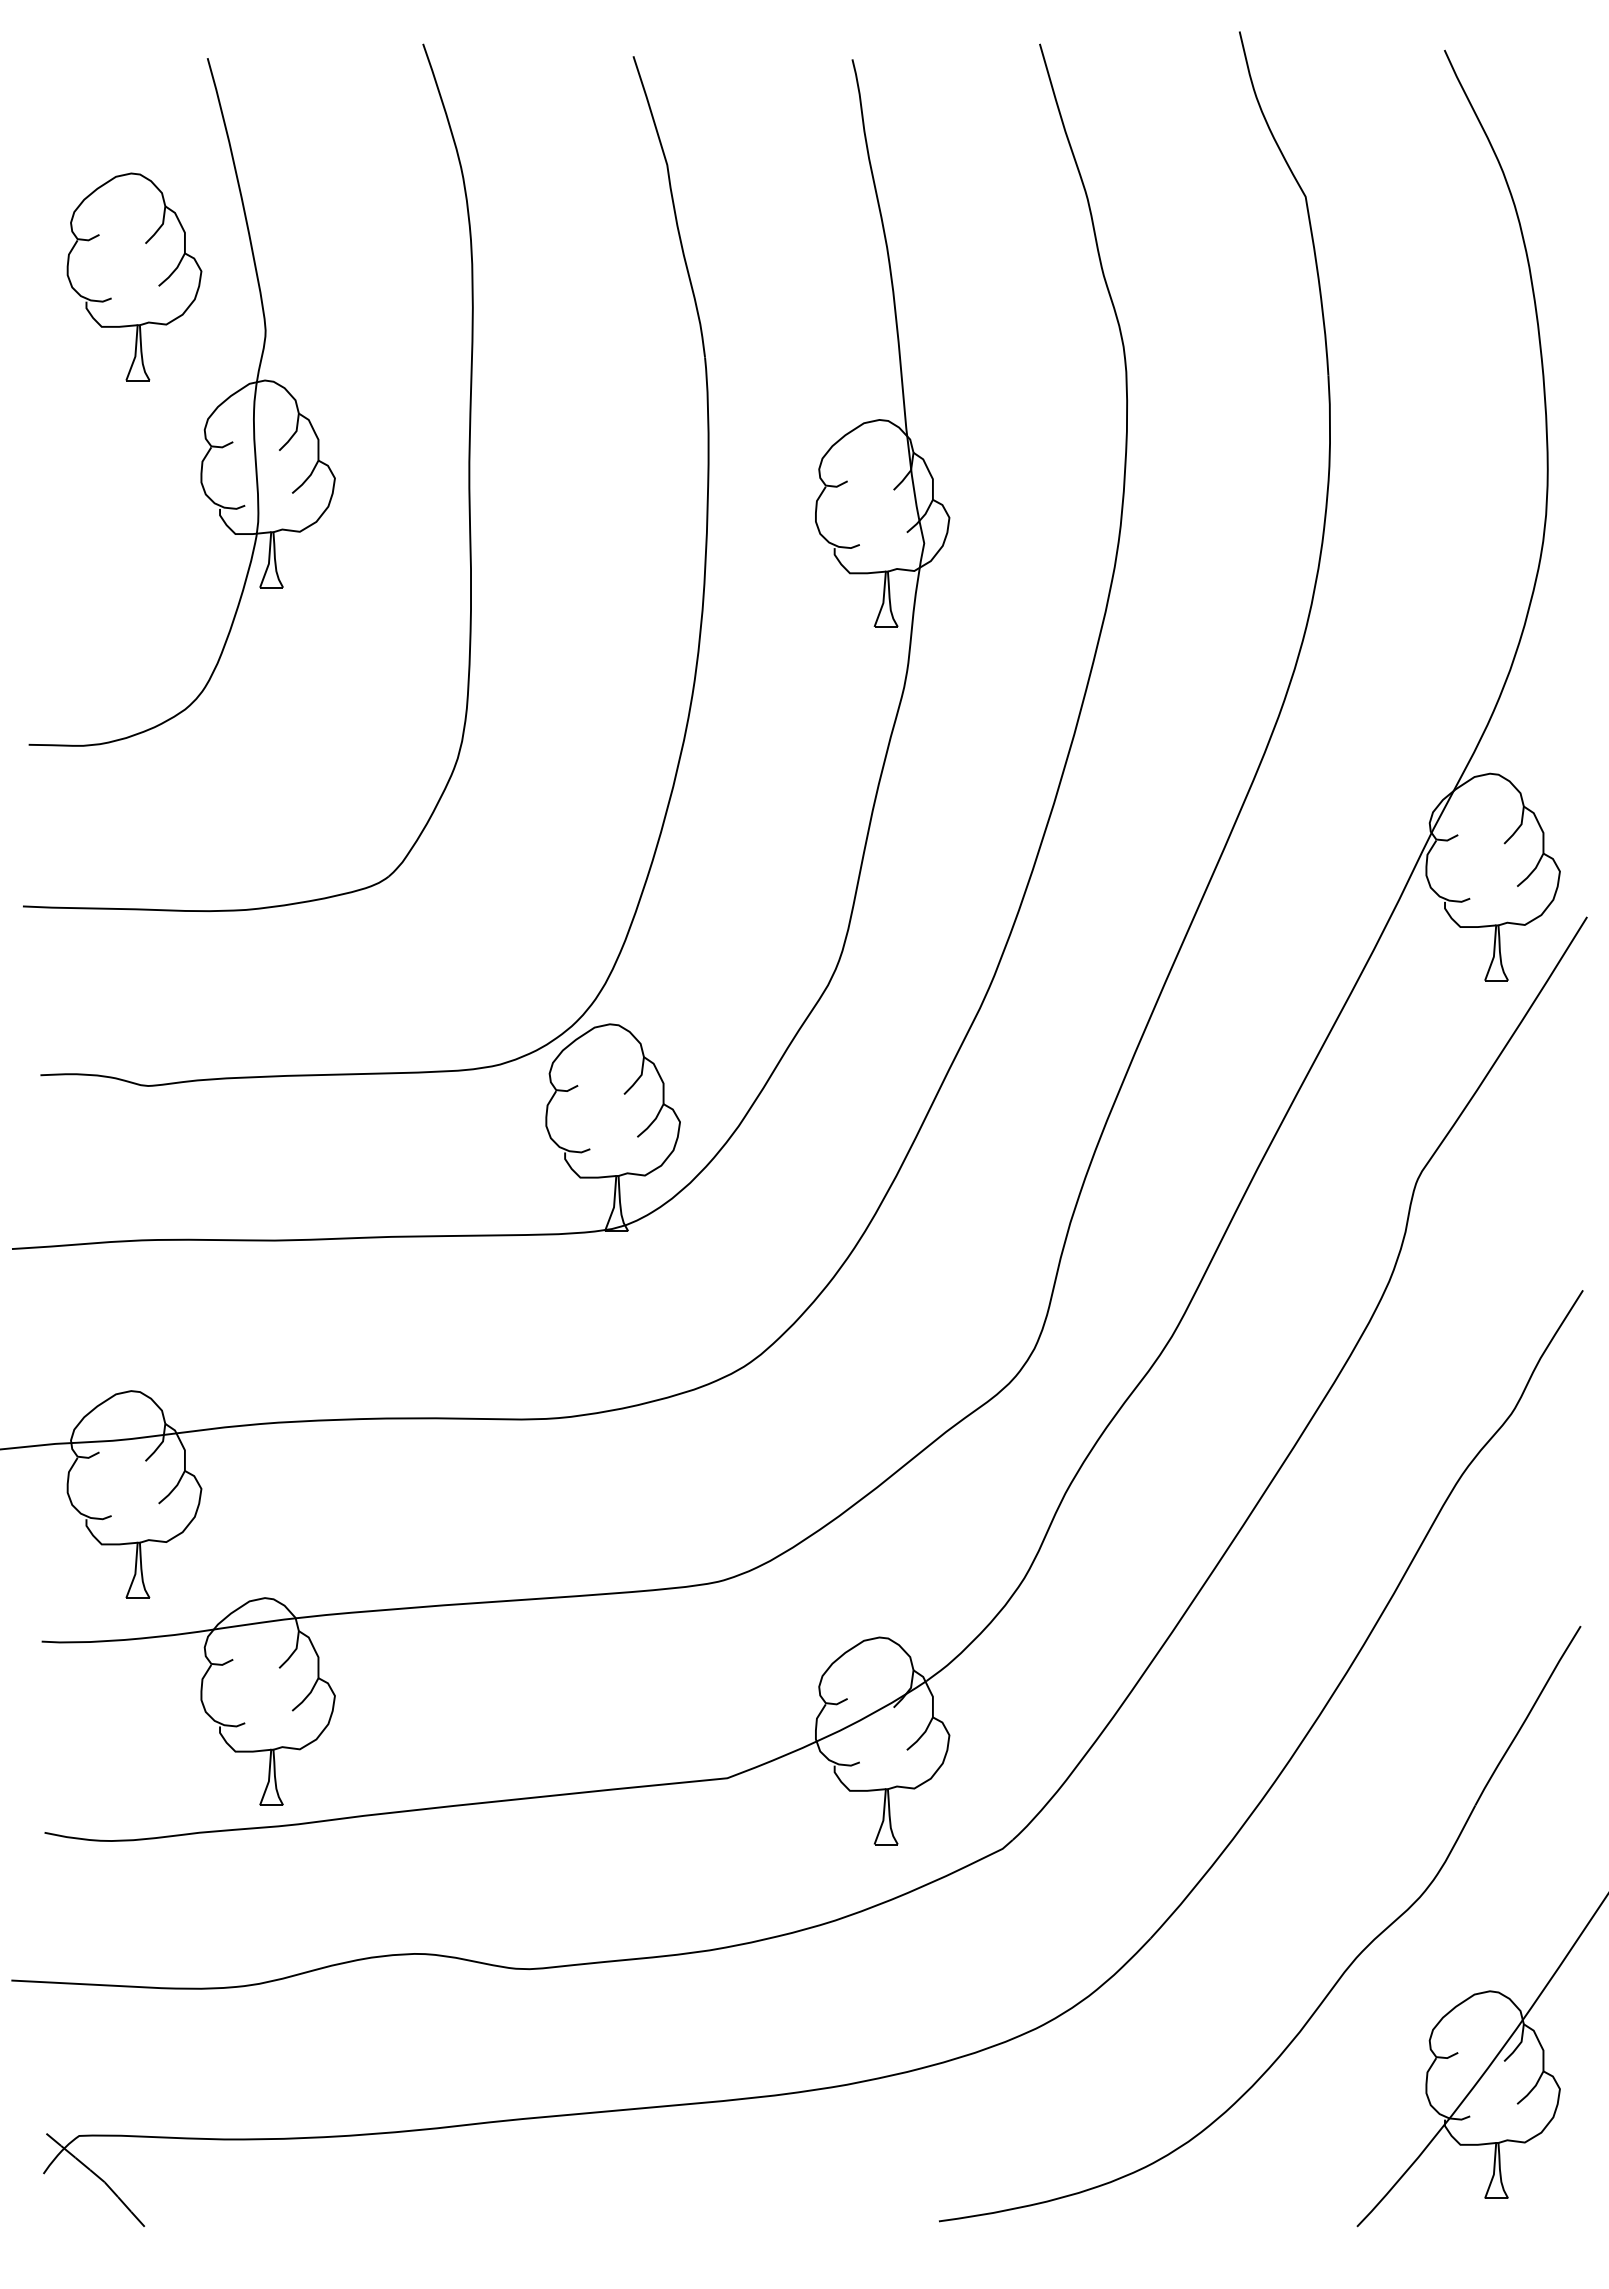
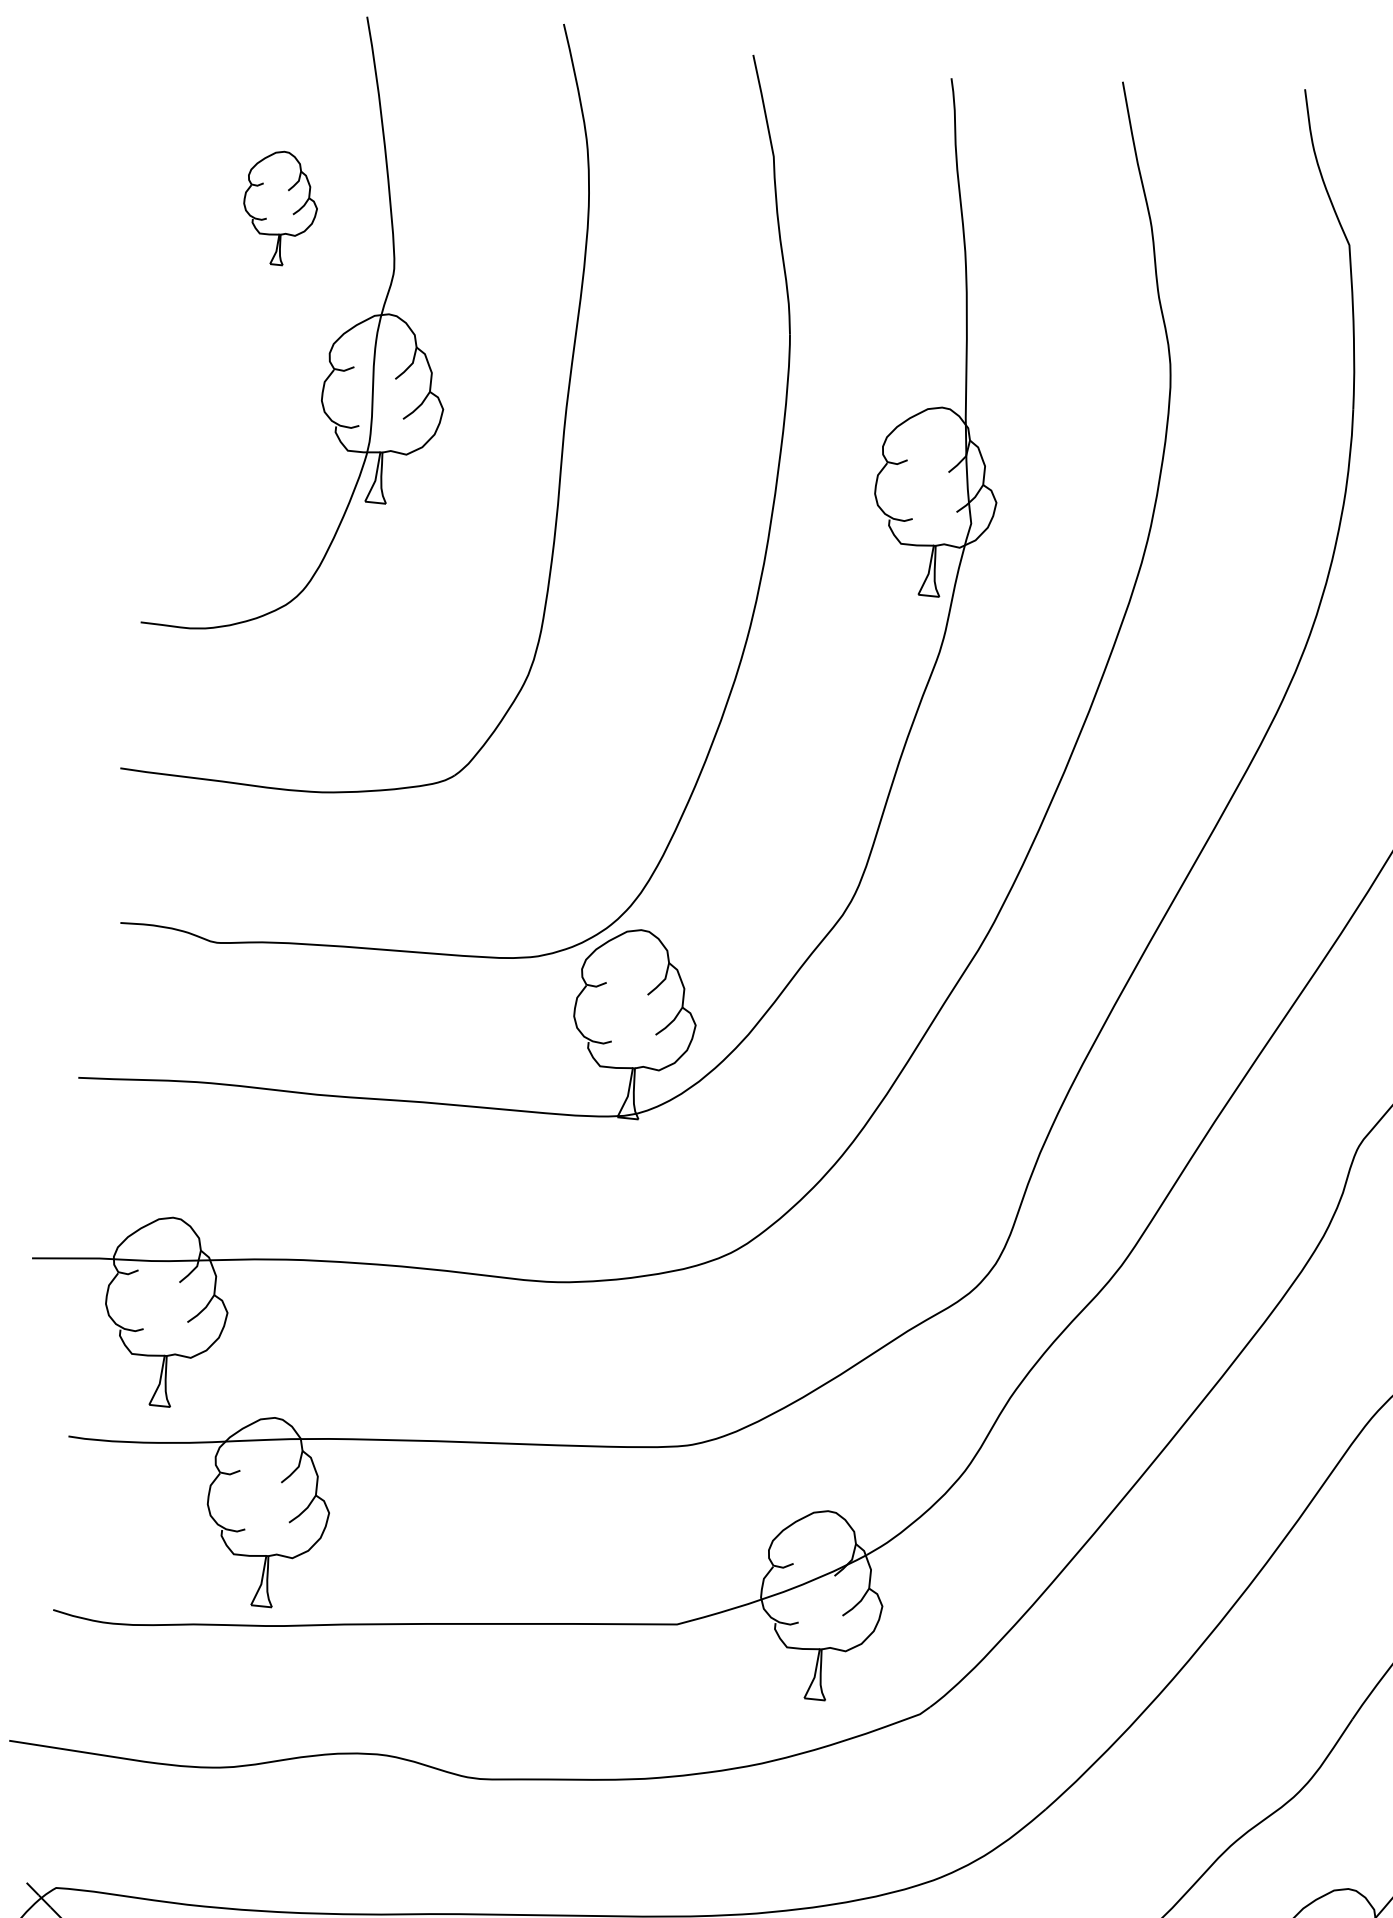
part: (134, 276) -> (280, 207), size x0.6

